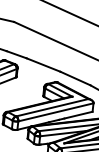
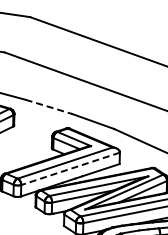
line: (44, 65) -> (49, 107), solid -> dashed
line: (55, 112) -> (70, 168), solid -> dashed

